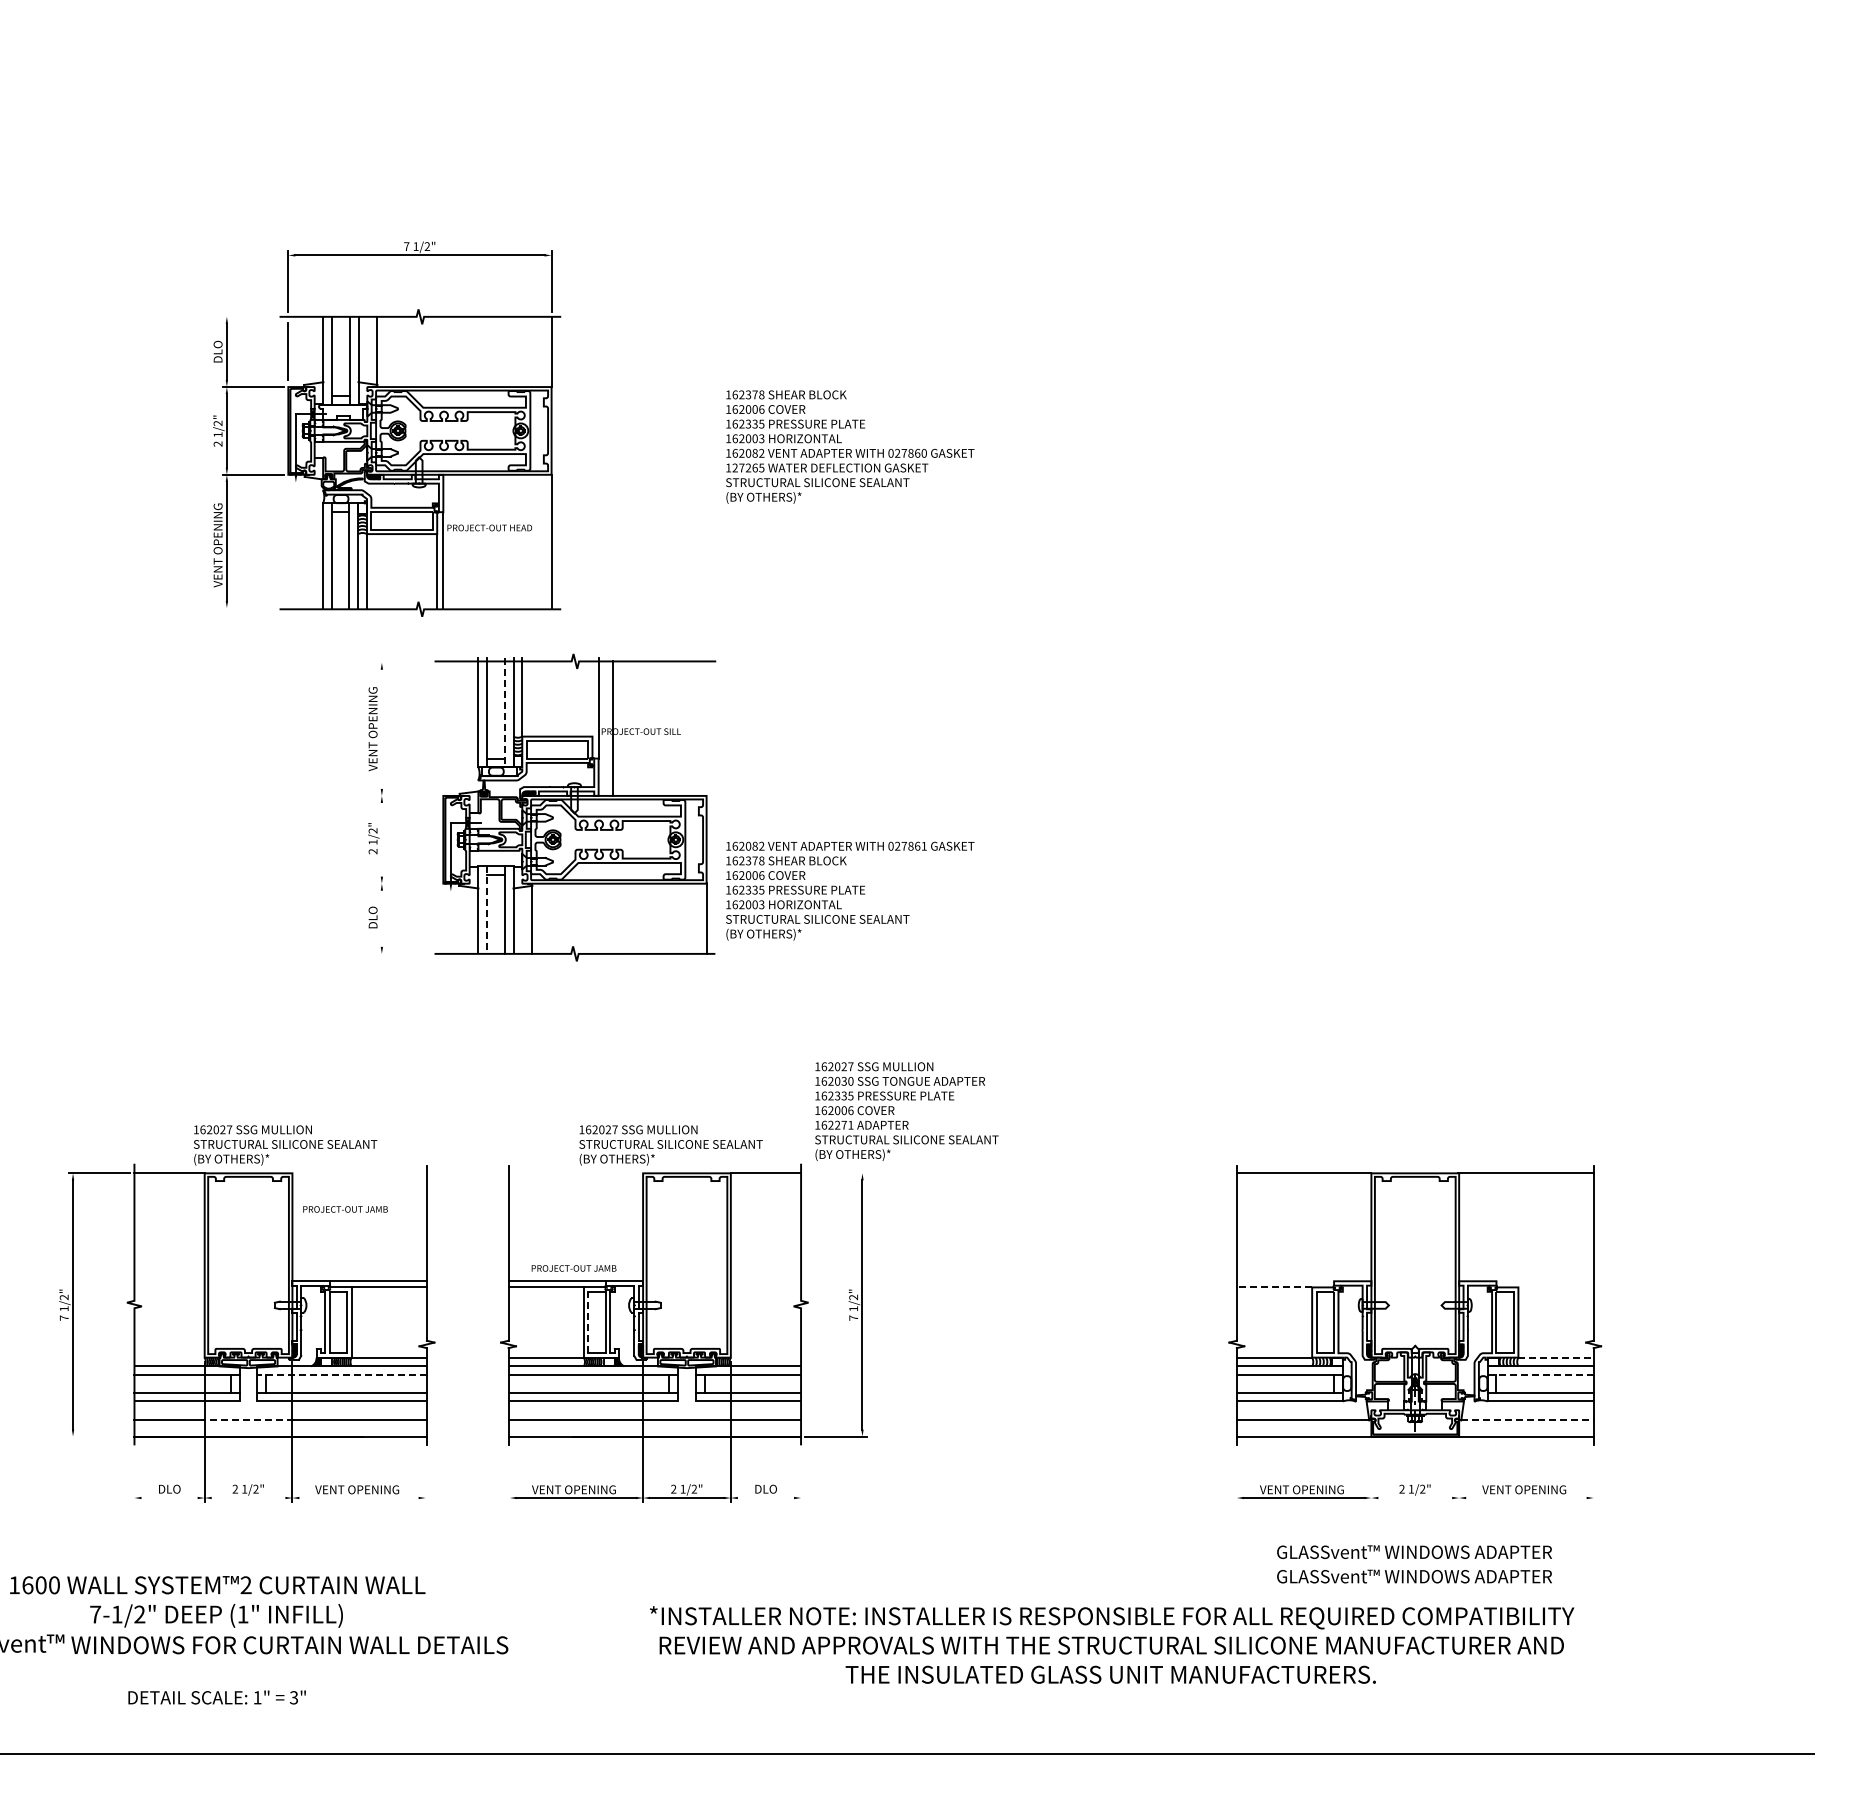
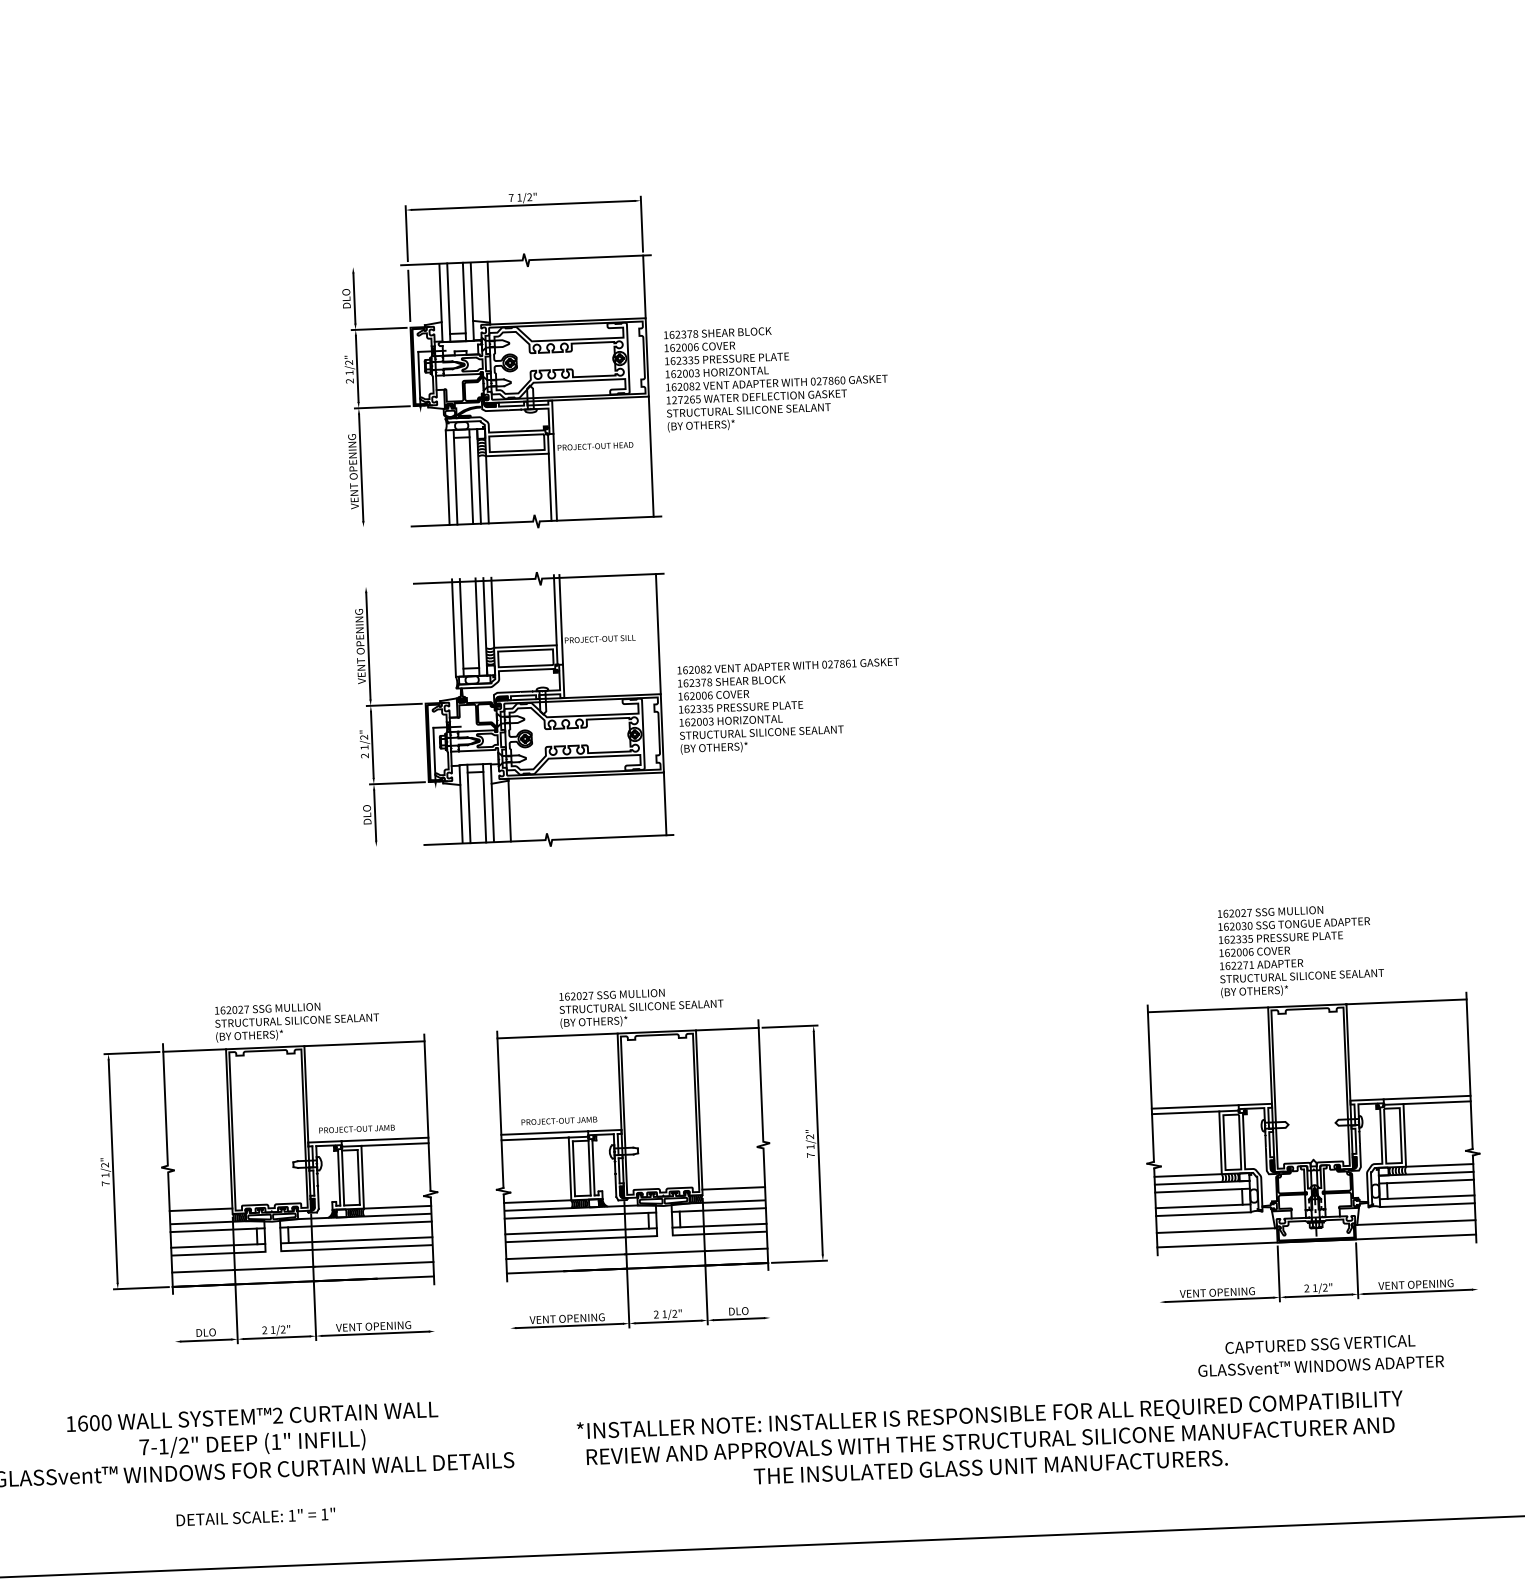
part: (387, 428) -> (500, 361), moved
line: (592, 697) -> (555, 610), added
line: (504, 712) -> (477, 626), dashed -> solid
line: (381, 728) -> (368, 645), added
line: (612, 728) -> (658, 633), moved
line: (407, 795) -> (393, 704), added
line: (381, 839) -> (371, 744), added
line: (407, 883) -> (396, 783), added
text: (850, 890) -> (789, 705), moved
line: (487, 910) -> (469, 804), dashed -> solid
line: (381, 918) -> (374, 815), added
text: (906, 1111) -> (1300, 950), moved
line: (359, 1173) -> (364, 1043), added
line: (575, 1173) -> (557, 1036), added
line: (835, 1173) -> (789, 1026), added
text: (345, 1209) -> (357, 1129), moved
line: (1285, 1281) -> (1195, 1107), added
line: (1544, 1281) -> (1426, 1097), added
line: (1274, 1287) -> (1185, 1112), dashed -> solid
line: (1555, 1287) -> (1436, 1102), added
line: (588, 1322) -> (574, 1168), dashed -> solid
line: (169, 1351) -> (200, 1209), added
line: (765, 1351) -> (733, 1188), added
line: (1556, 1357) -> (1440, 1165), dashed -> solid
line: (342, 1375) -> (356, 1224), dashed -> solid
line: (1540, 1375) -> (1426, 1181), dashed -> solid
line: (248, 1420) -> (274, 1268), dashed -> solid
line: (1527, 1420) -> (1416, 1222), dashed -> solid
line: (99, 1436) -> (141, 1288), added
line: (1371, 1471) -> (1278, 1273), added
line: (1459, 1471) -> (1357, 1270), added
line: (169, 1498) -> (206, 1340), added
line: (248, 1498) -> (276, 1338), added
line: (359, 1498) -> (375, 1334), added
line: (765, 1498) -> (738, 1319), added
line: (1415, 1498) -> (1319, 1296), added
line: (1526, 1498) -> (1418, 1292), added
text: (1414, 1552) -> (1320, 1344), GLASSvent™ WINDOWS ADAPTER -> CAPTURED SSG VERTICAL
text: (1112, 1644) -> (991, 1440), moved
text: (293, 1697) -> (324, 1514), 3" -> 1"

